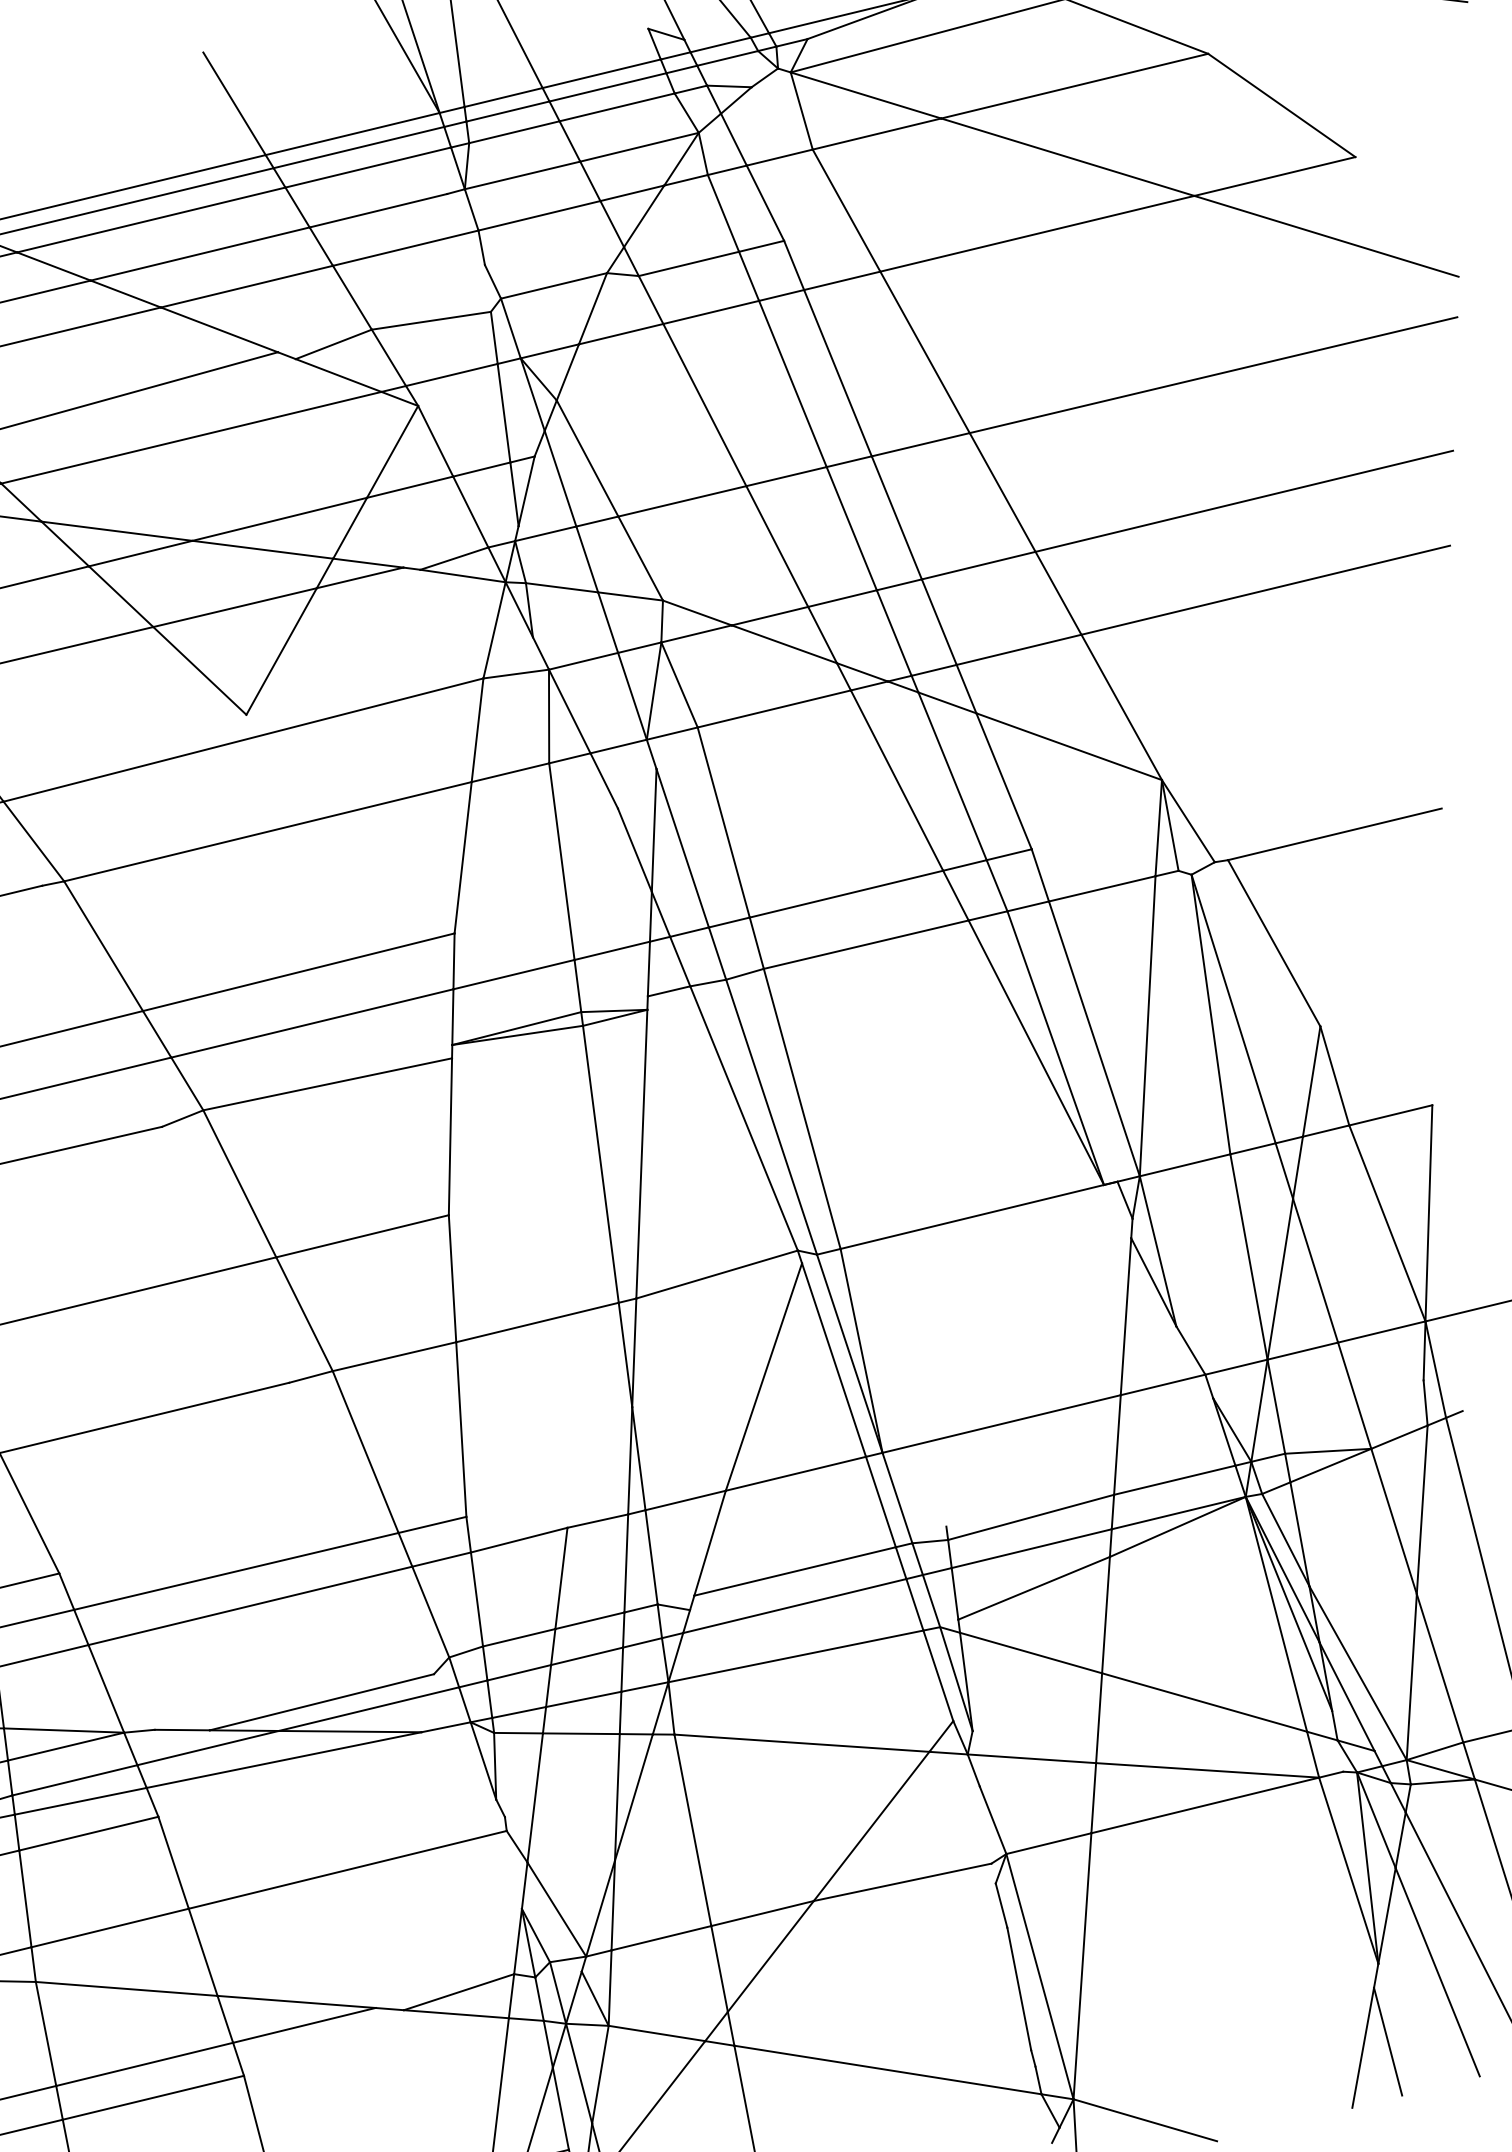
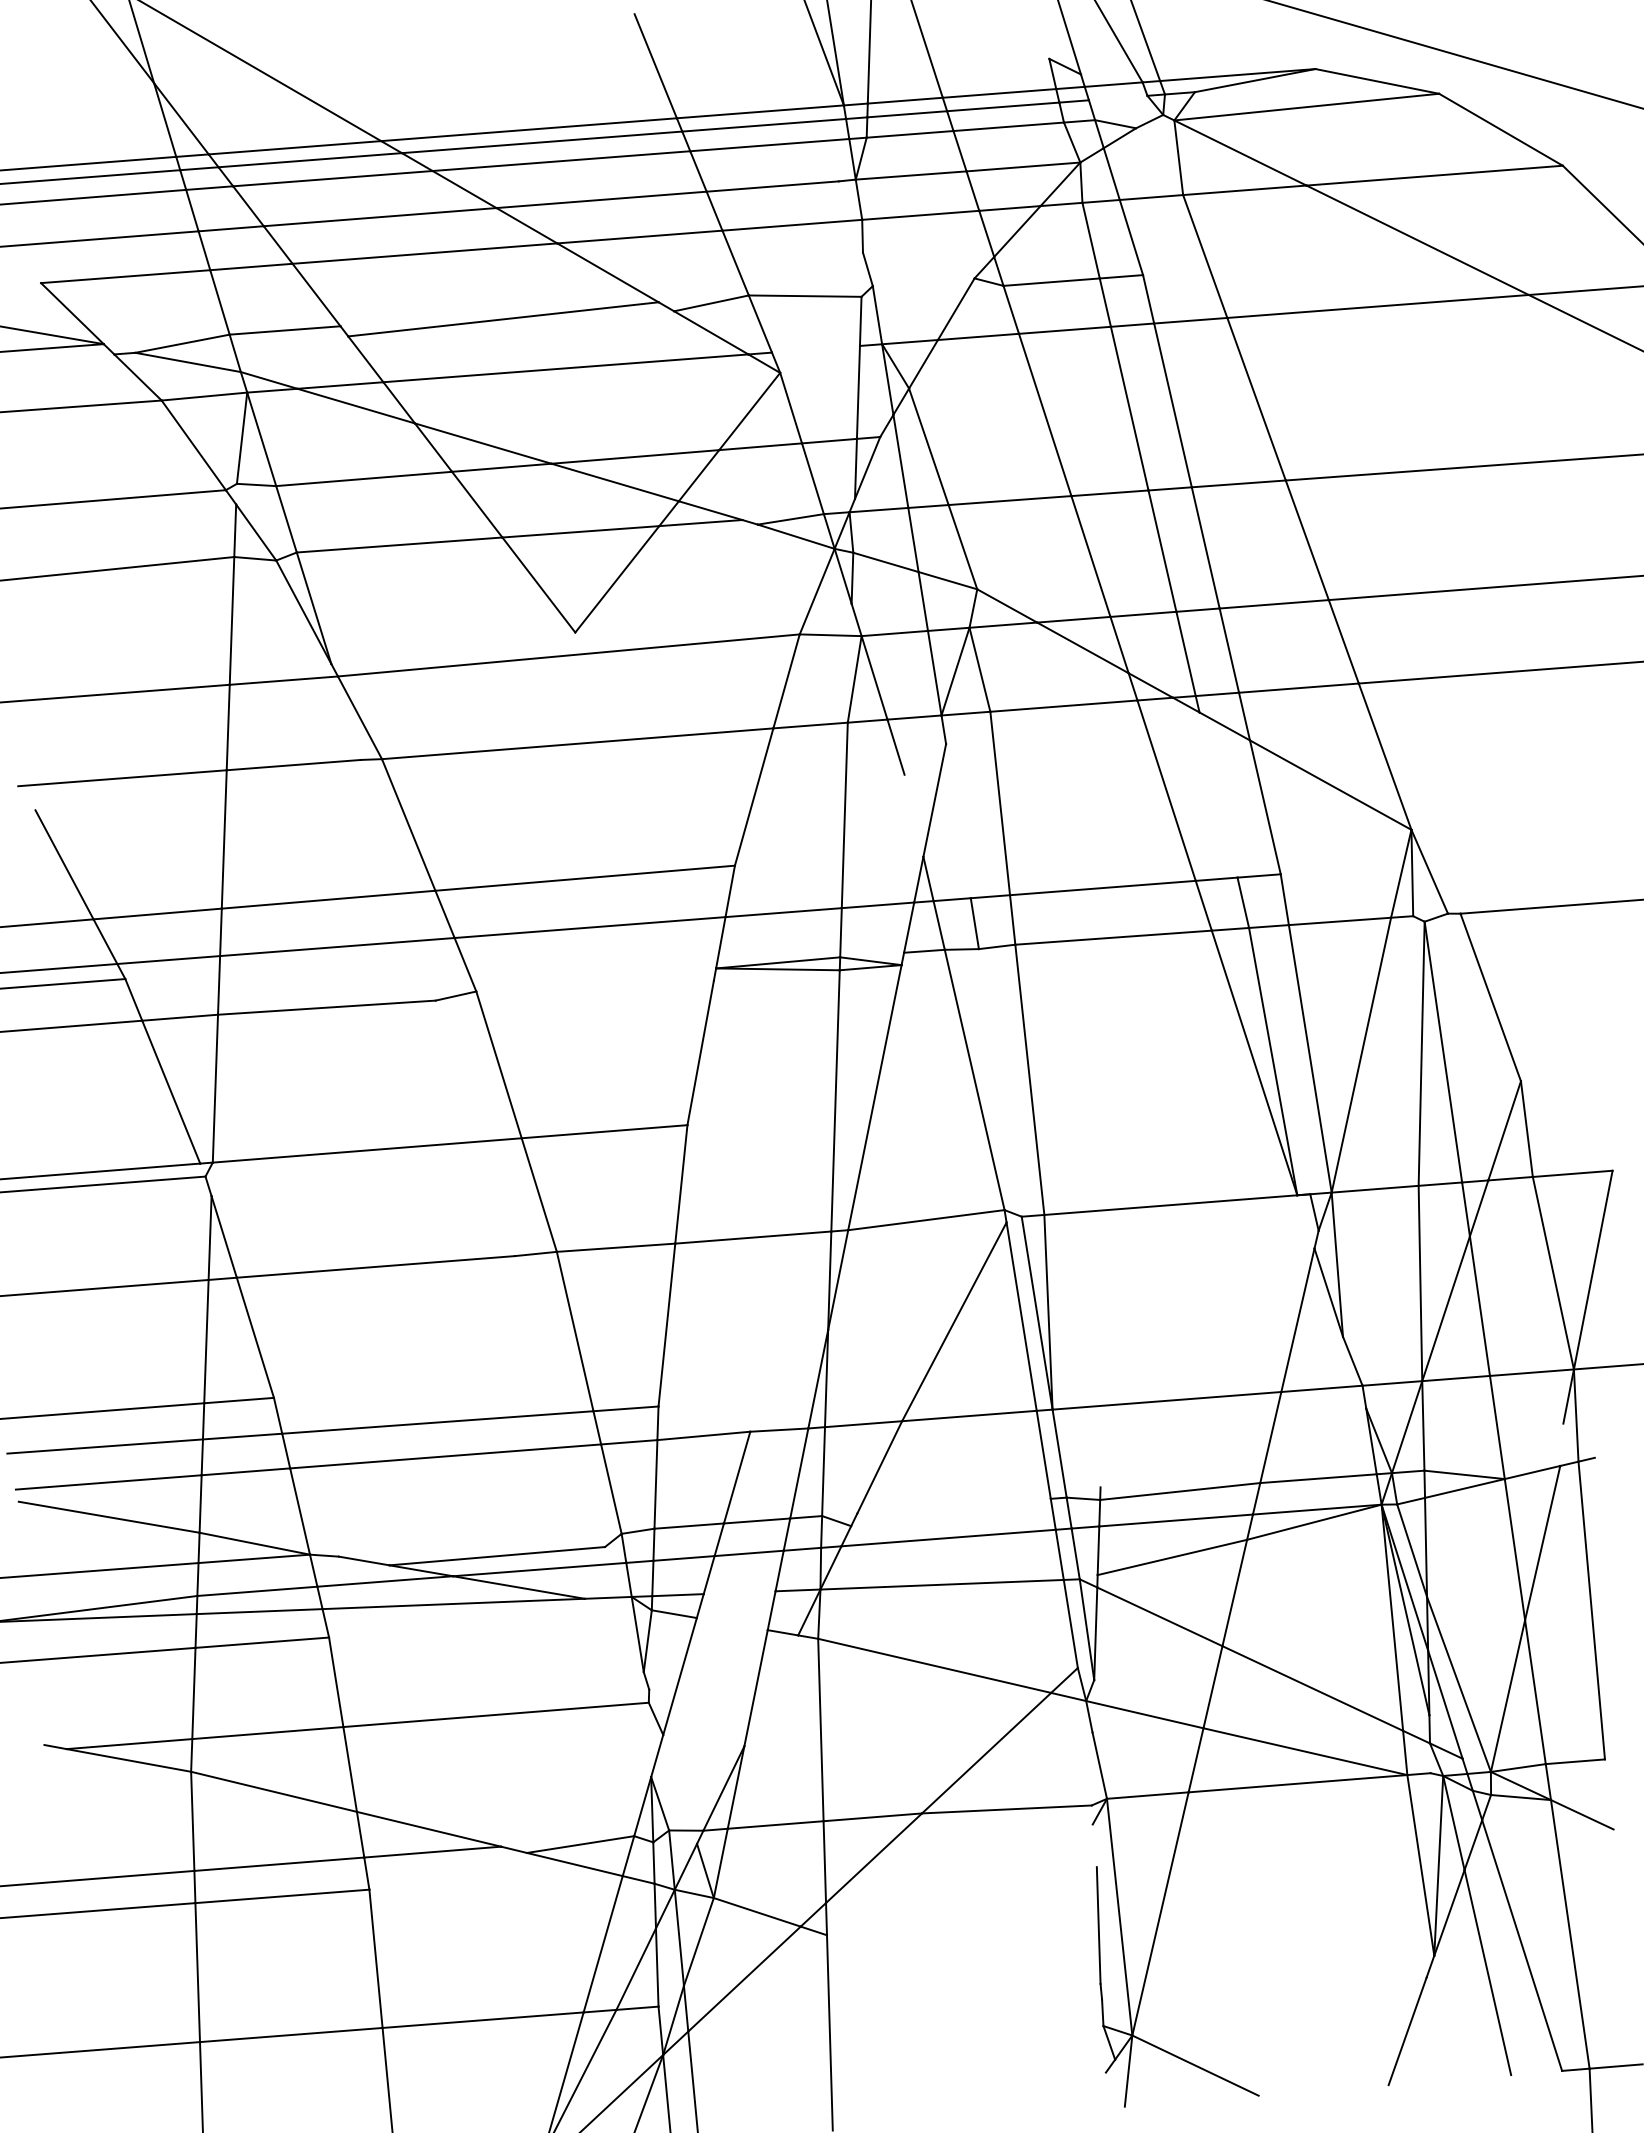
line: (726, 57) -> (1117, 97), removed
line: (553, 286) -> (923, 282), removed
line: (451, 374) -> (815, 348), removed
line: (952, 775) -> (1218, 794), removed
line: (682, 848) -> (958, 821), removed
line: (634, 850) -> (913, 815), removed
line: (326, 1083) -> (594, 985), removed
line: (770, 1116) -> (999, 1082), removed
line: (1425, 1402) -> (1561, 1444), removed
line: (794, 1570) -> (953, 1505), removed
line: (583, 1699) -> (739, 1592), removed
line: (580, 1734) -> (731, 1624), removed
line: (634, 1797) -> (771, 1690), removed
line: (1001, 1905) -> (1094, 1845), removed
line: (556, 1909) -> (683, 1782), removed
line: (1388, 2041) -> (1431, 2029), removed
line: (888, 2069) -> (965, 1980), removed

